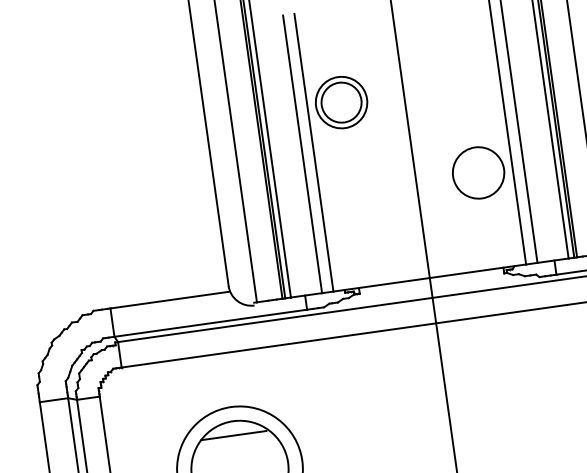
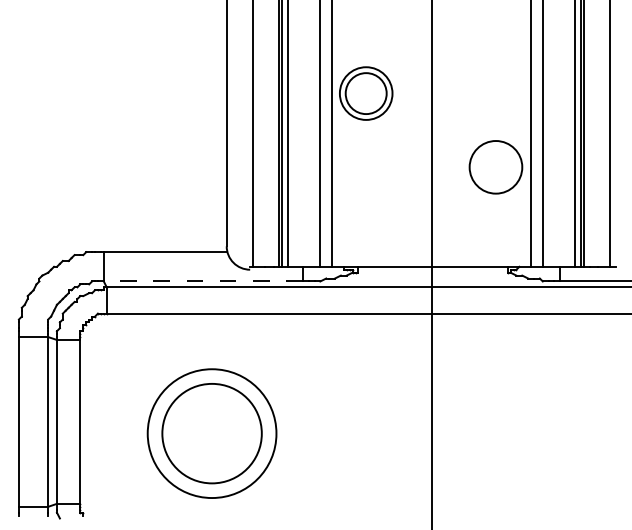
part: (341, 102) -> (366, 93), moved
line: (209, 323) -> (202, 281), solid -> dashed
line: (233, 435) -> (210, 398), removed

